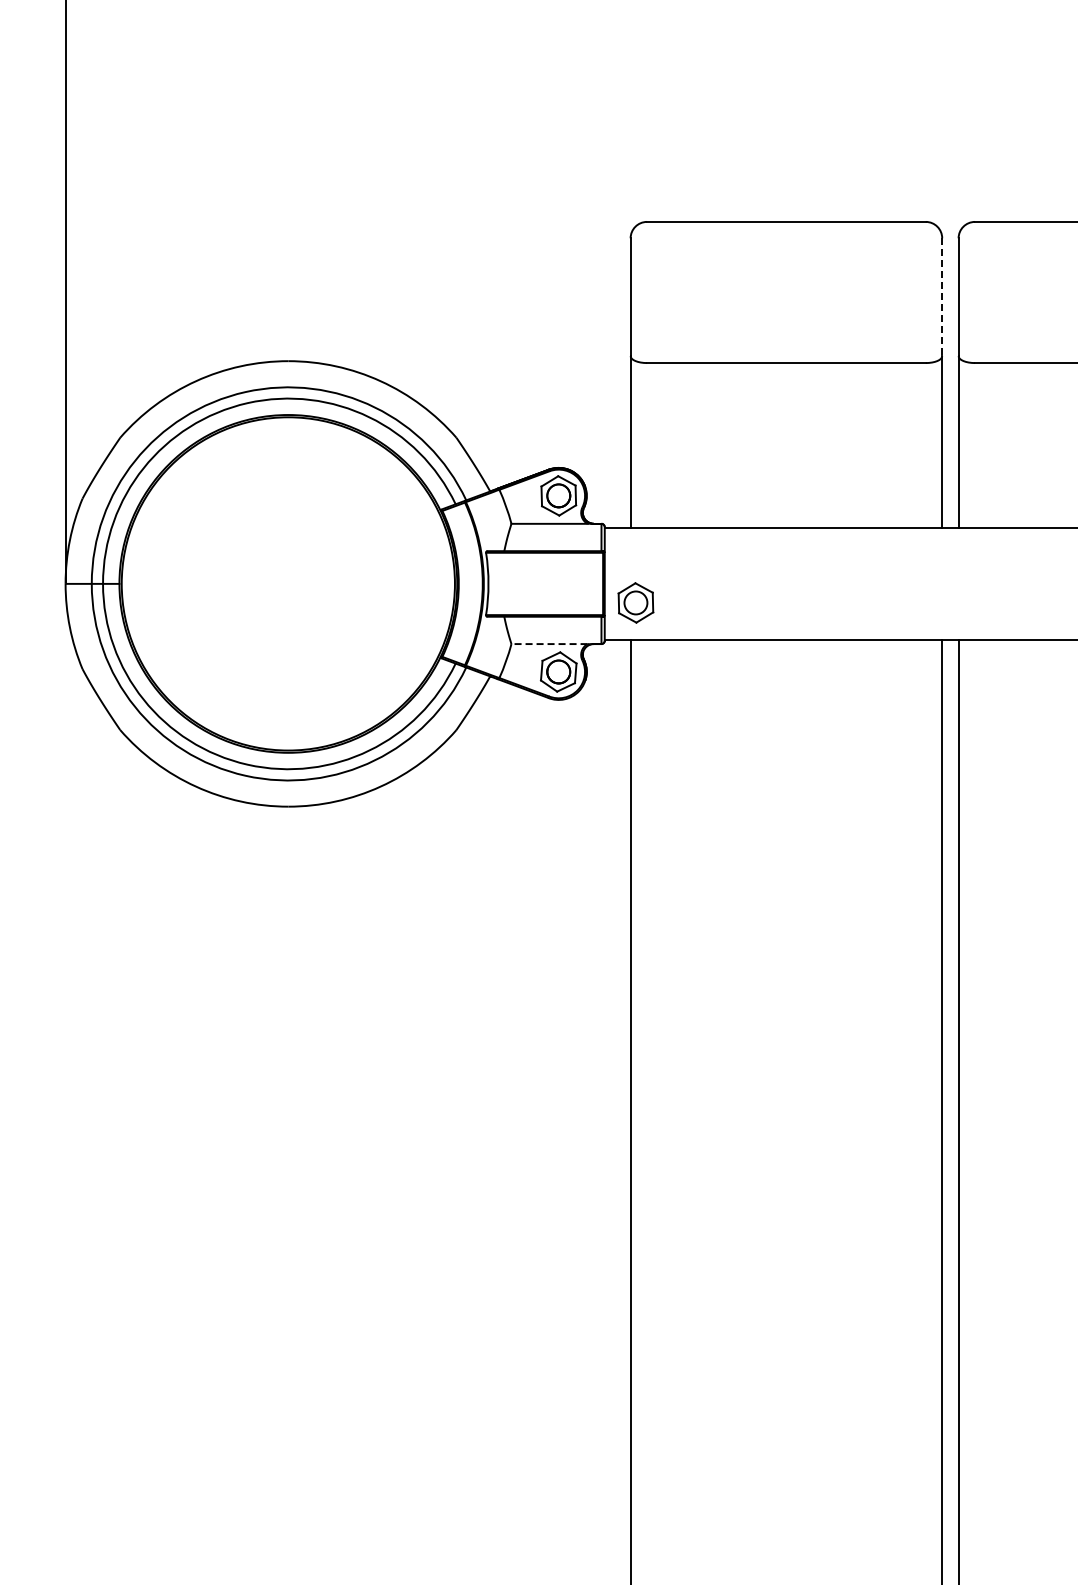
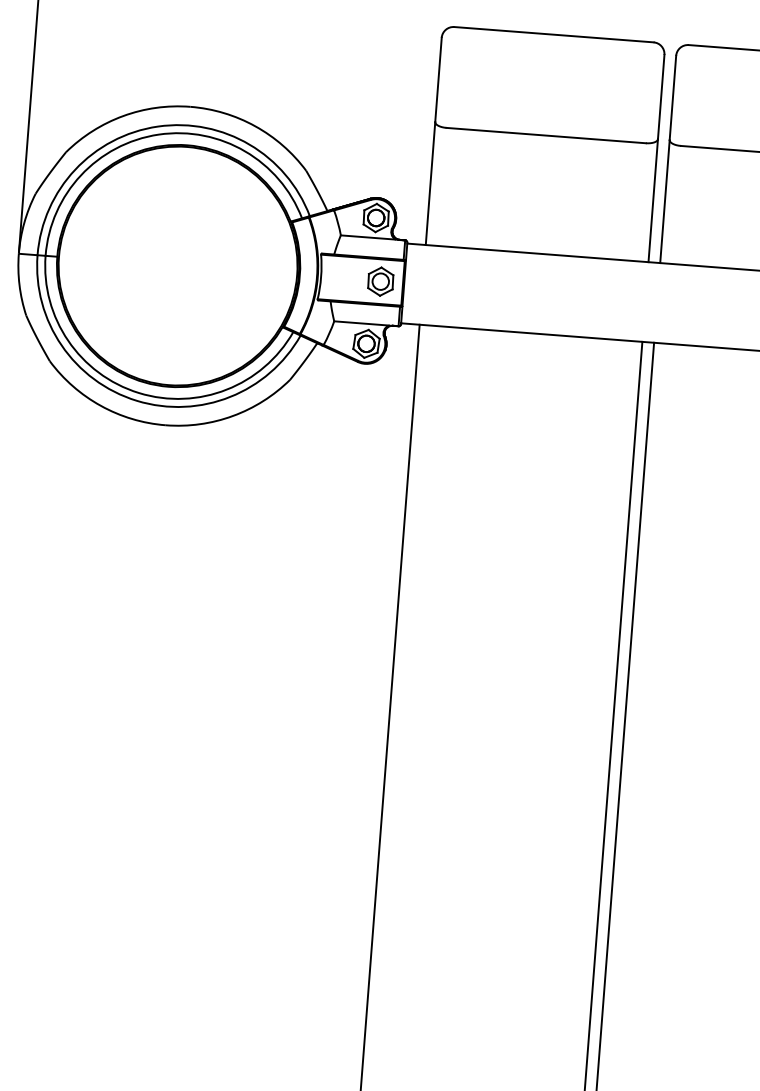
line: (942, 297) -> (661, 97), dashed -> solid
part: (635, 602) -> (380, 281), moved
line: (549, 644) -> (361, 323), dashed -> solid

